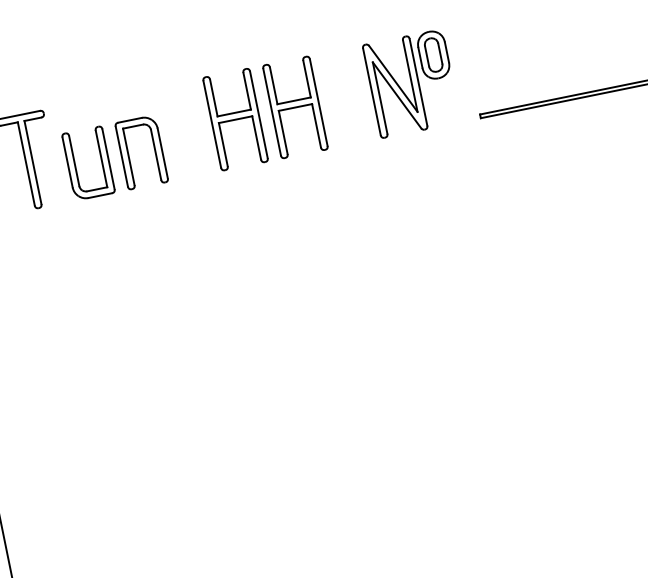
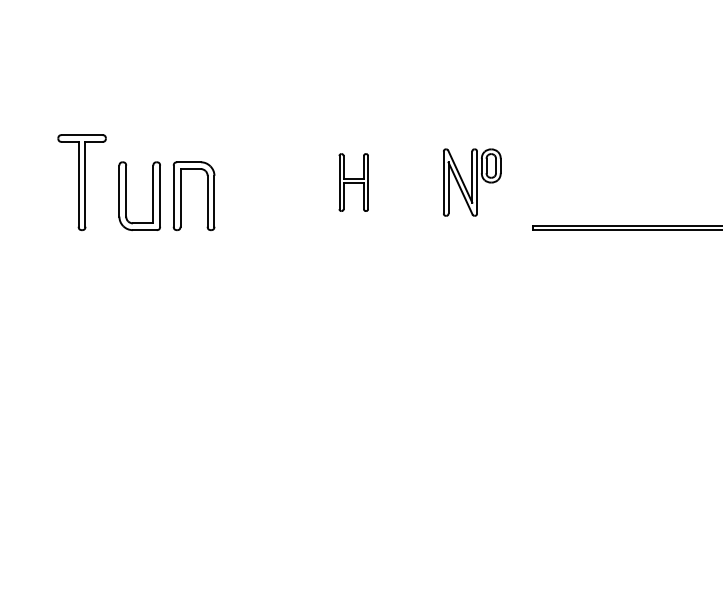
part: (410, 83) -> (471, 182), size x0.7
part: (295, 107) -> (353, 182), size x0.6
part: (235, 119) -> (292, 182), removed

